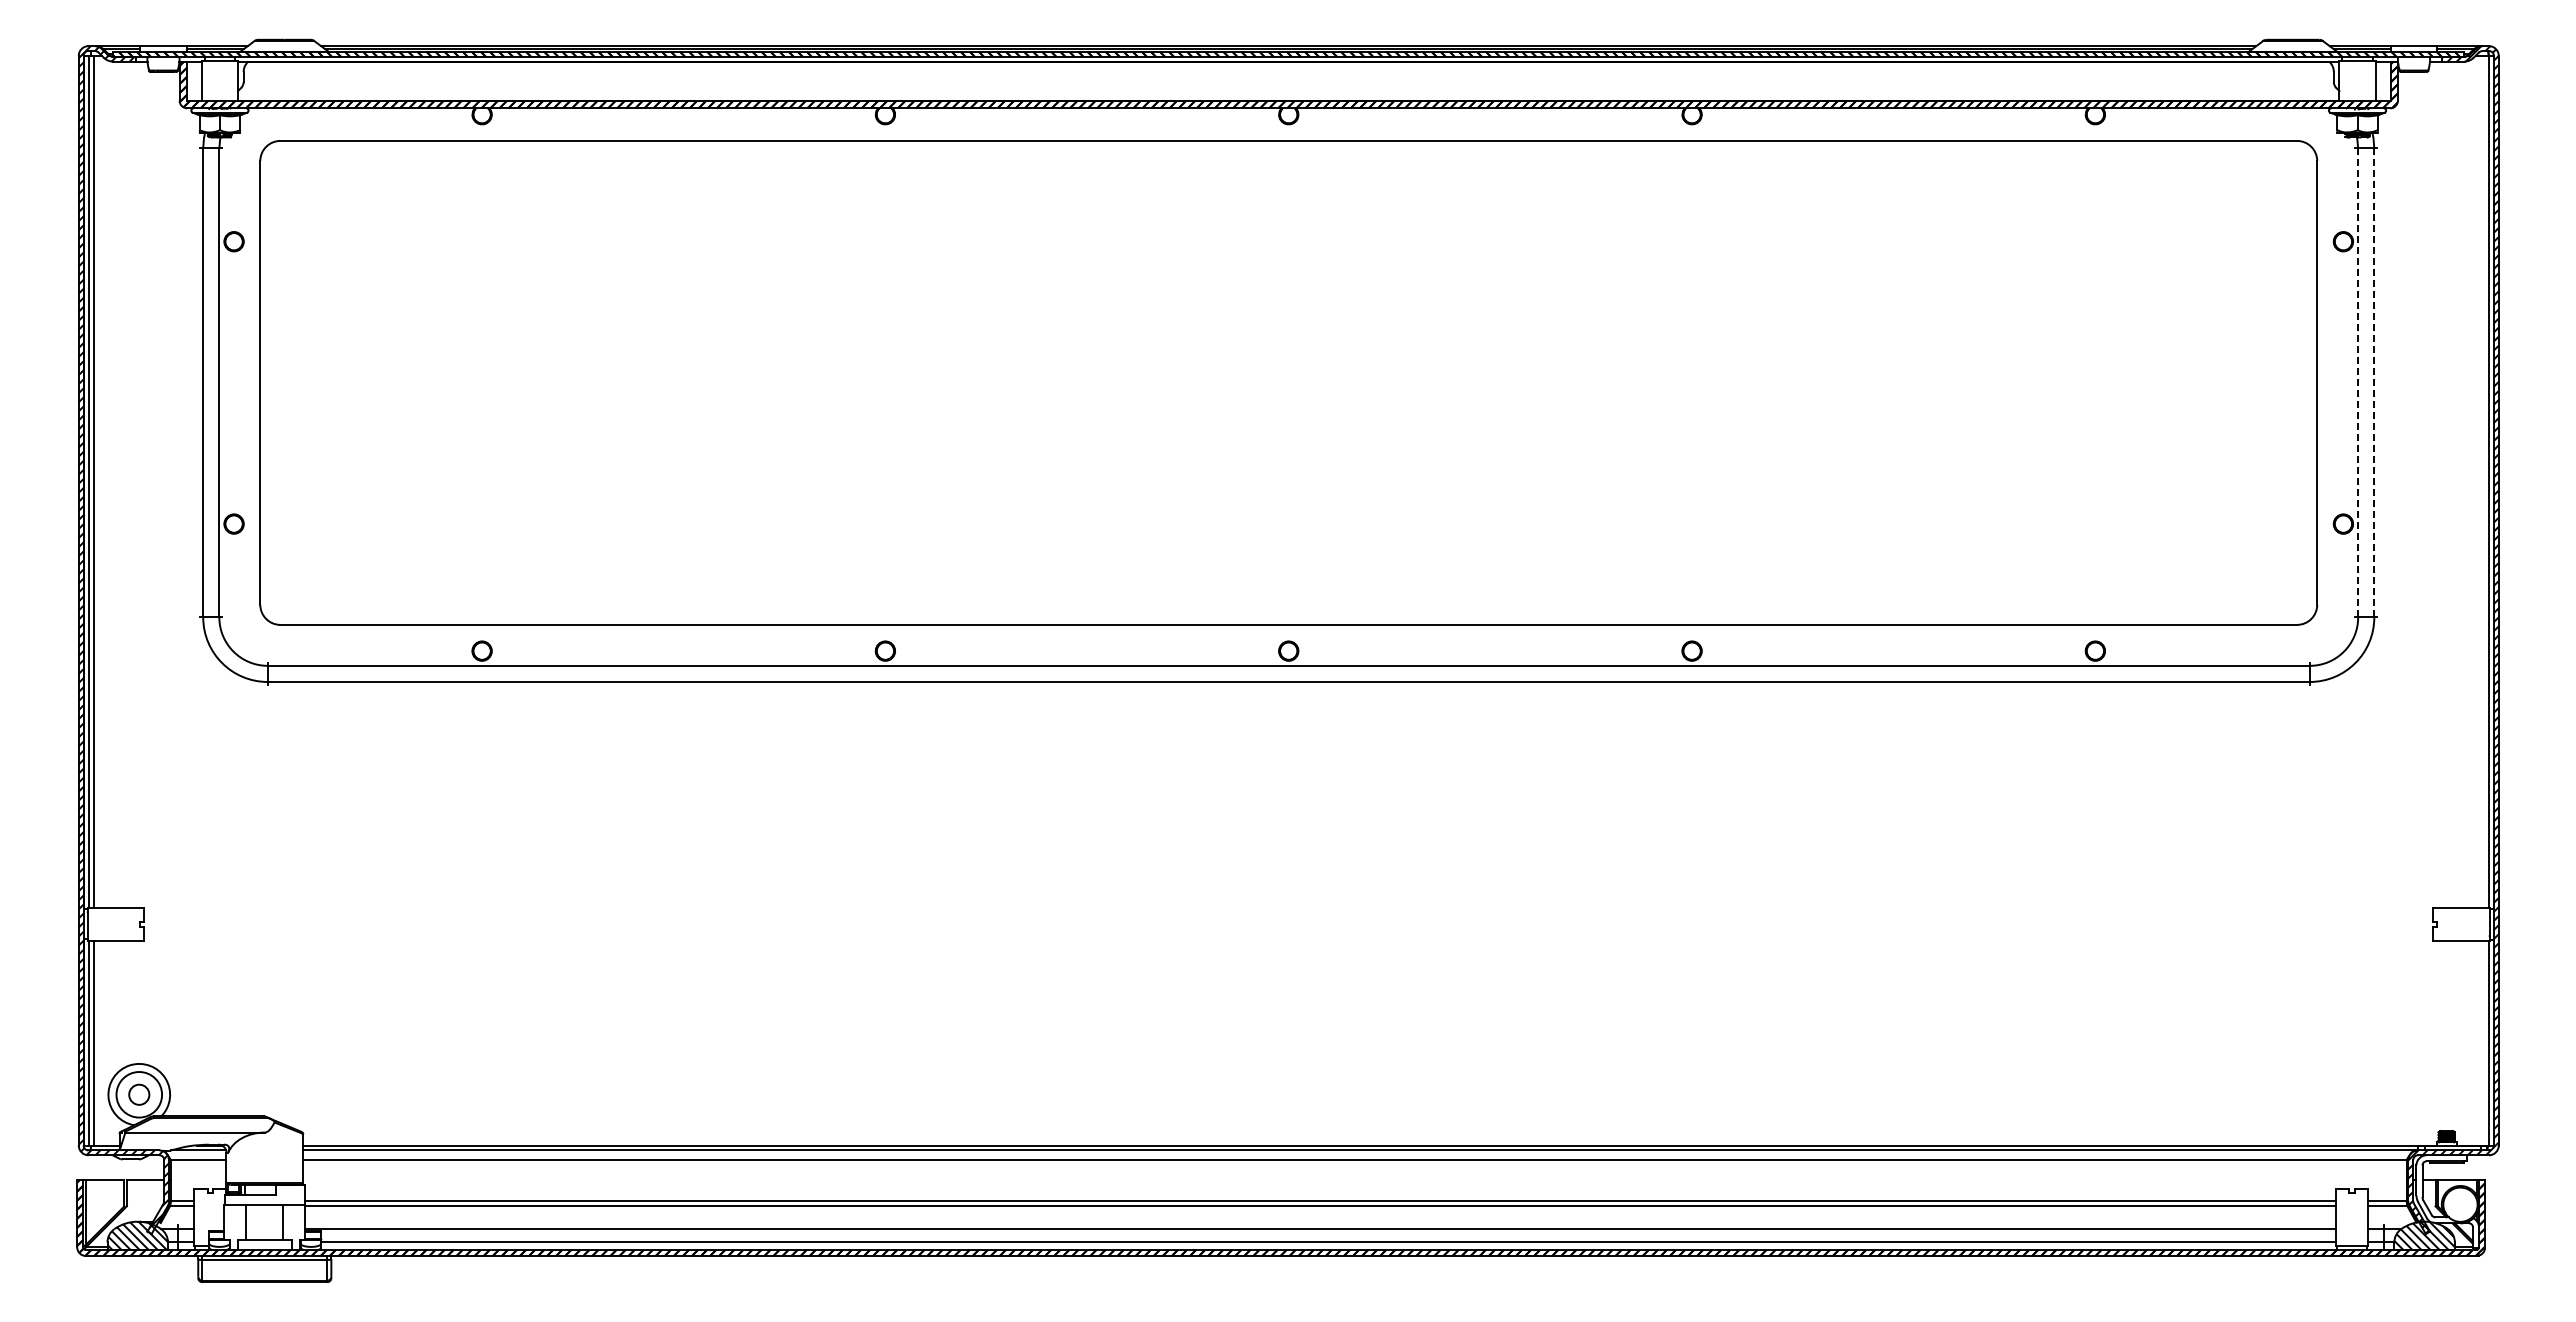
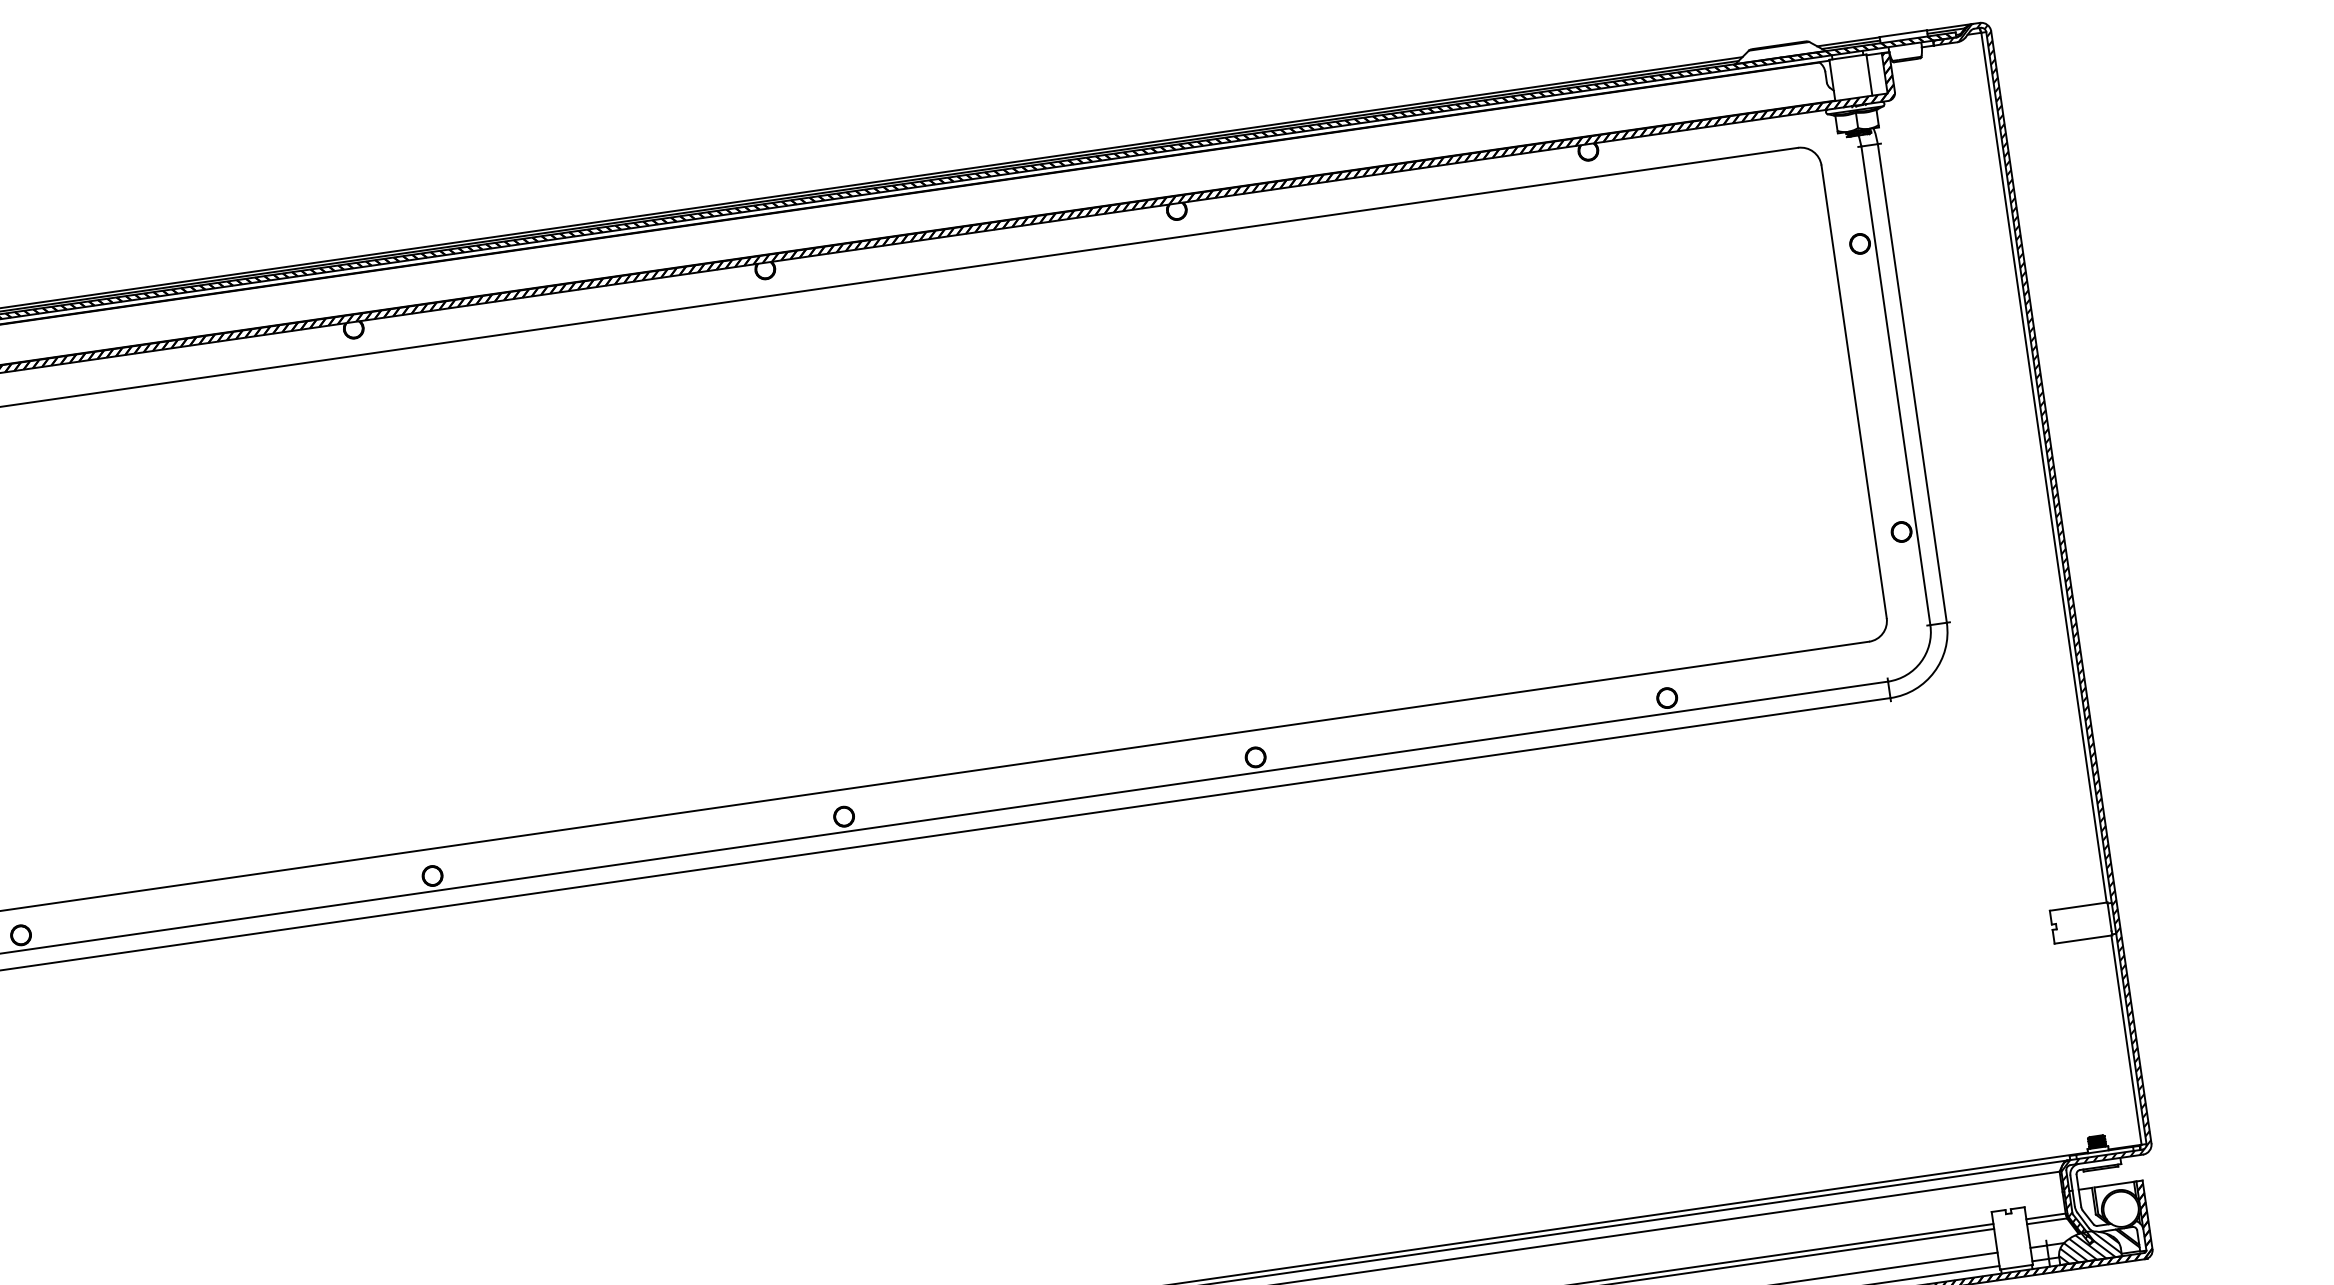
line: (2358, 382) -> (1896, 385), dashed -> solid
line: (2374, 382) -> (1912, 382), dashed -> solid

